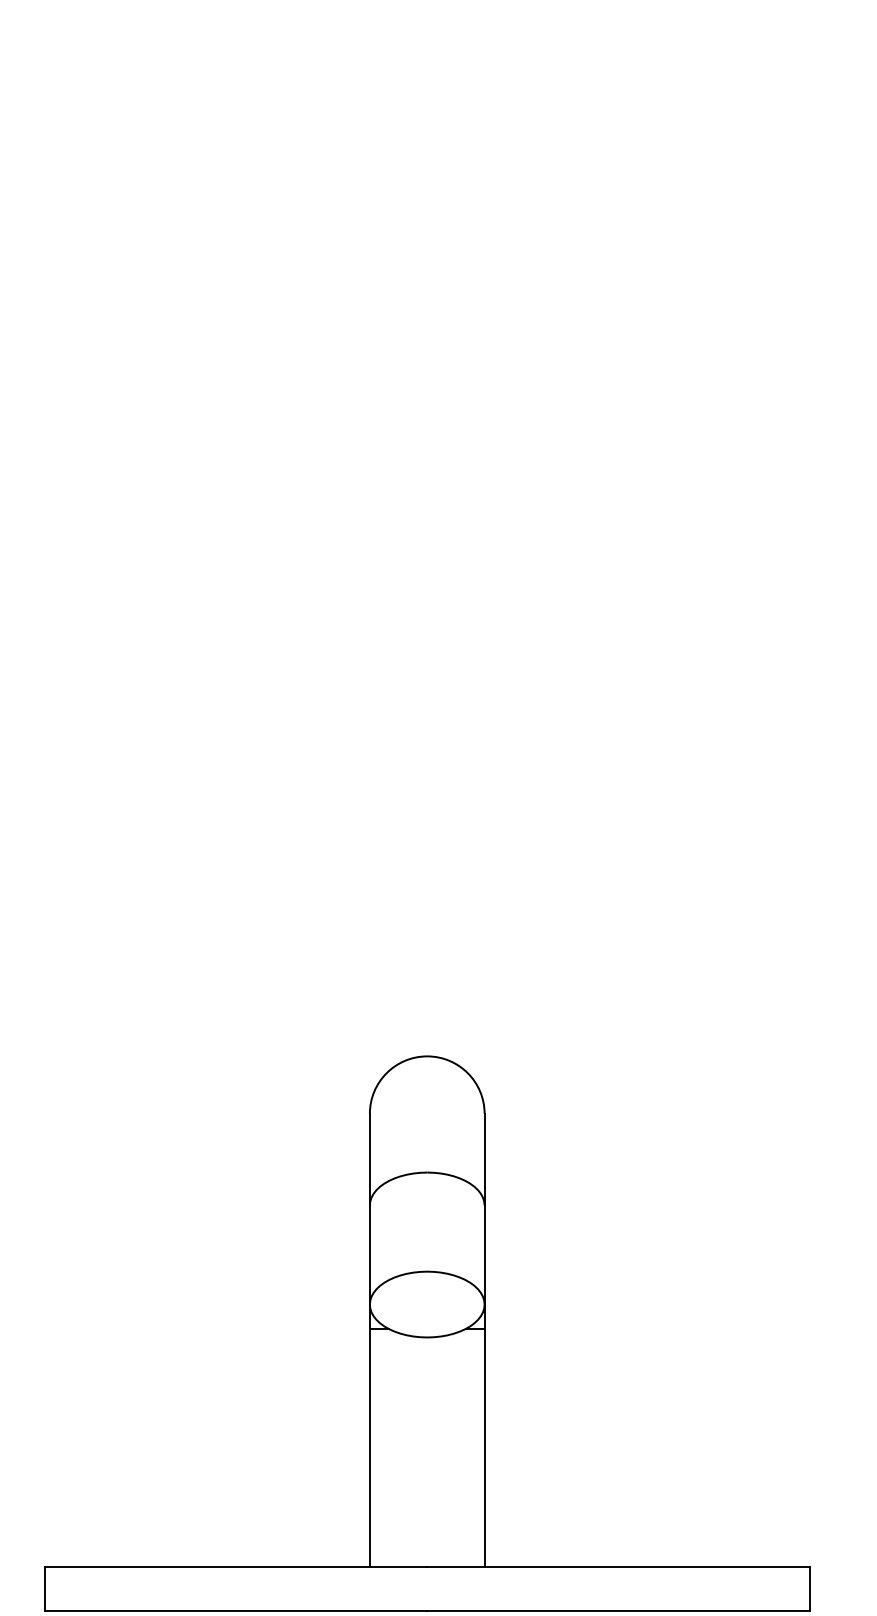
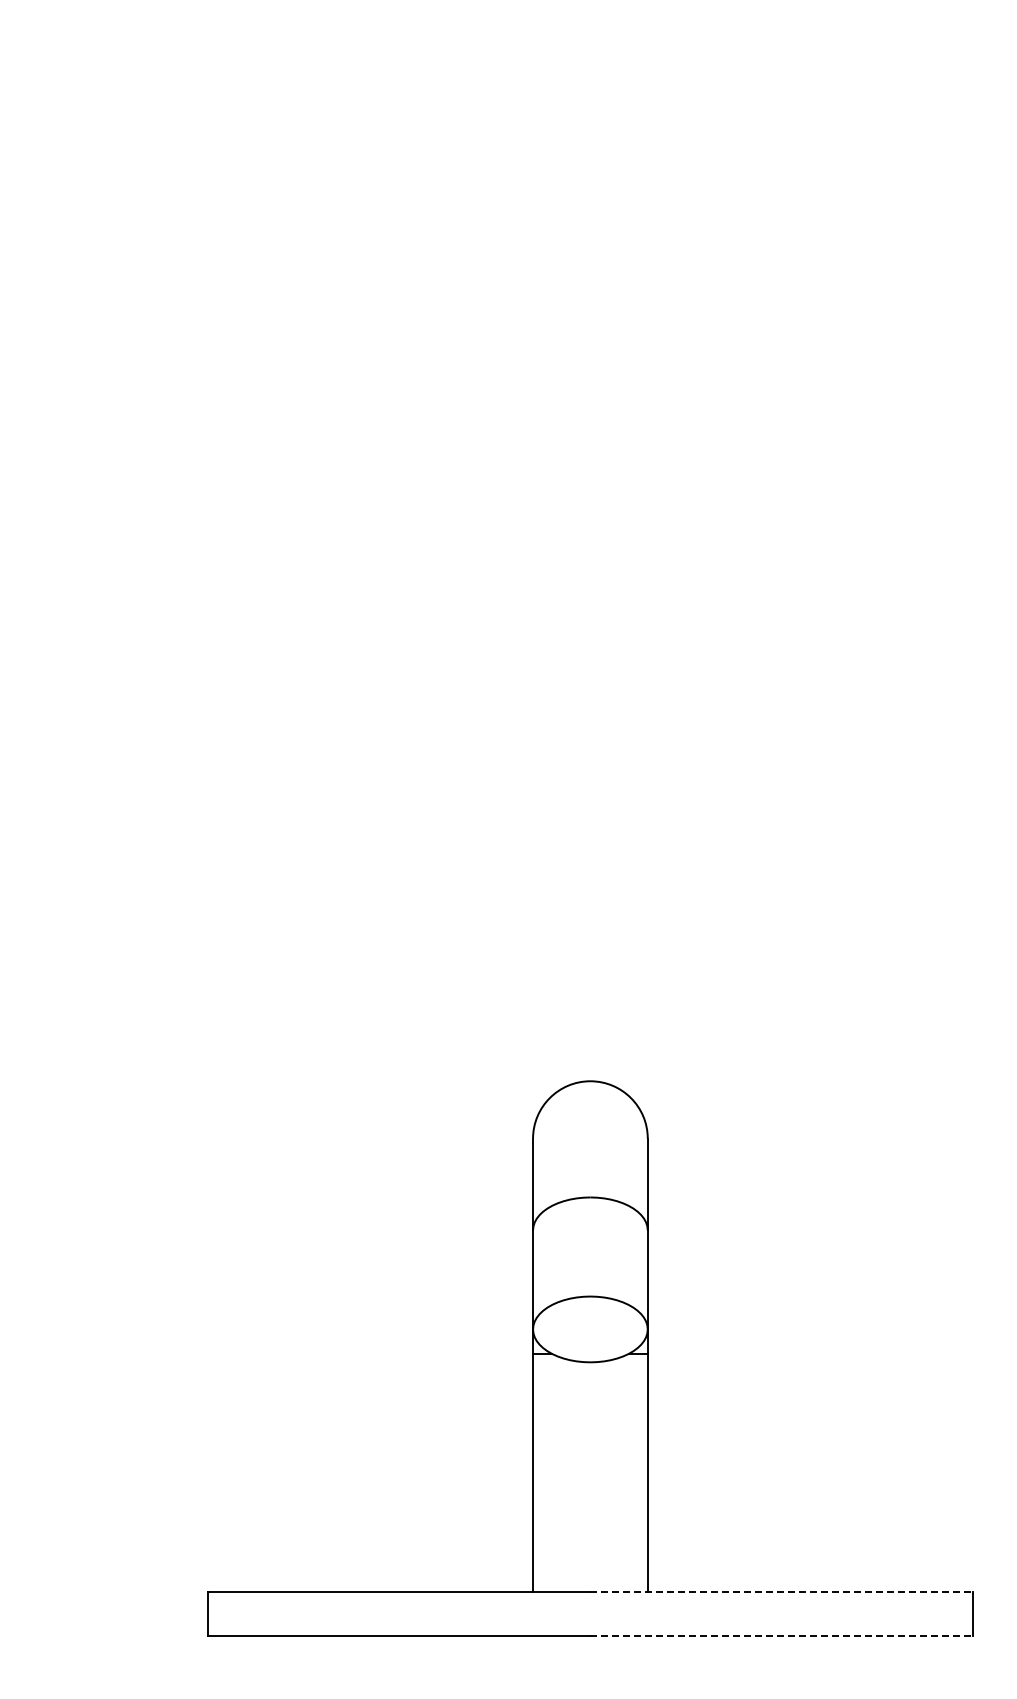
line: (619, 1566) -> (782, 1591), solid -> dashed
line: (619, 1610) -> (782, 1635), solid -> dashed

